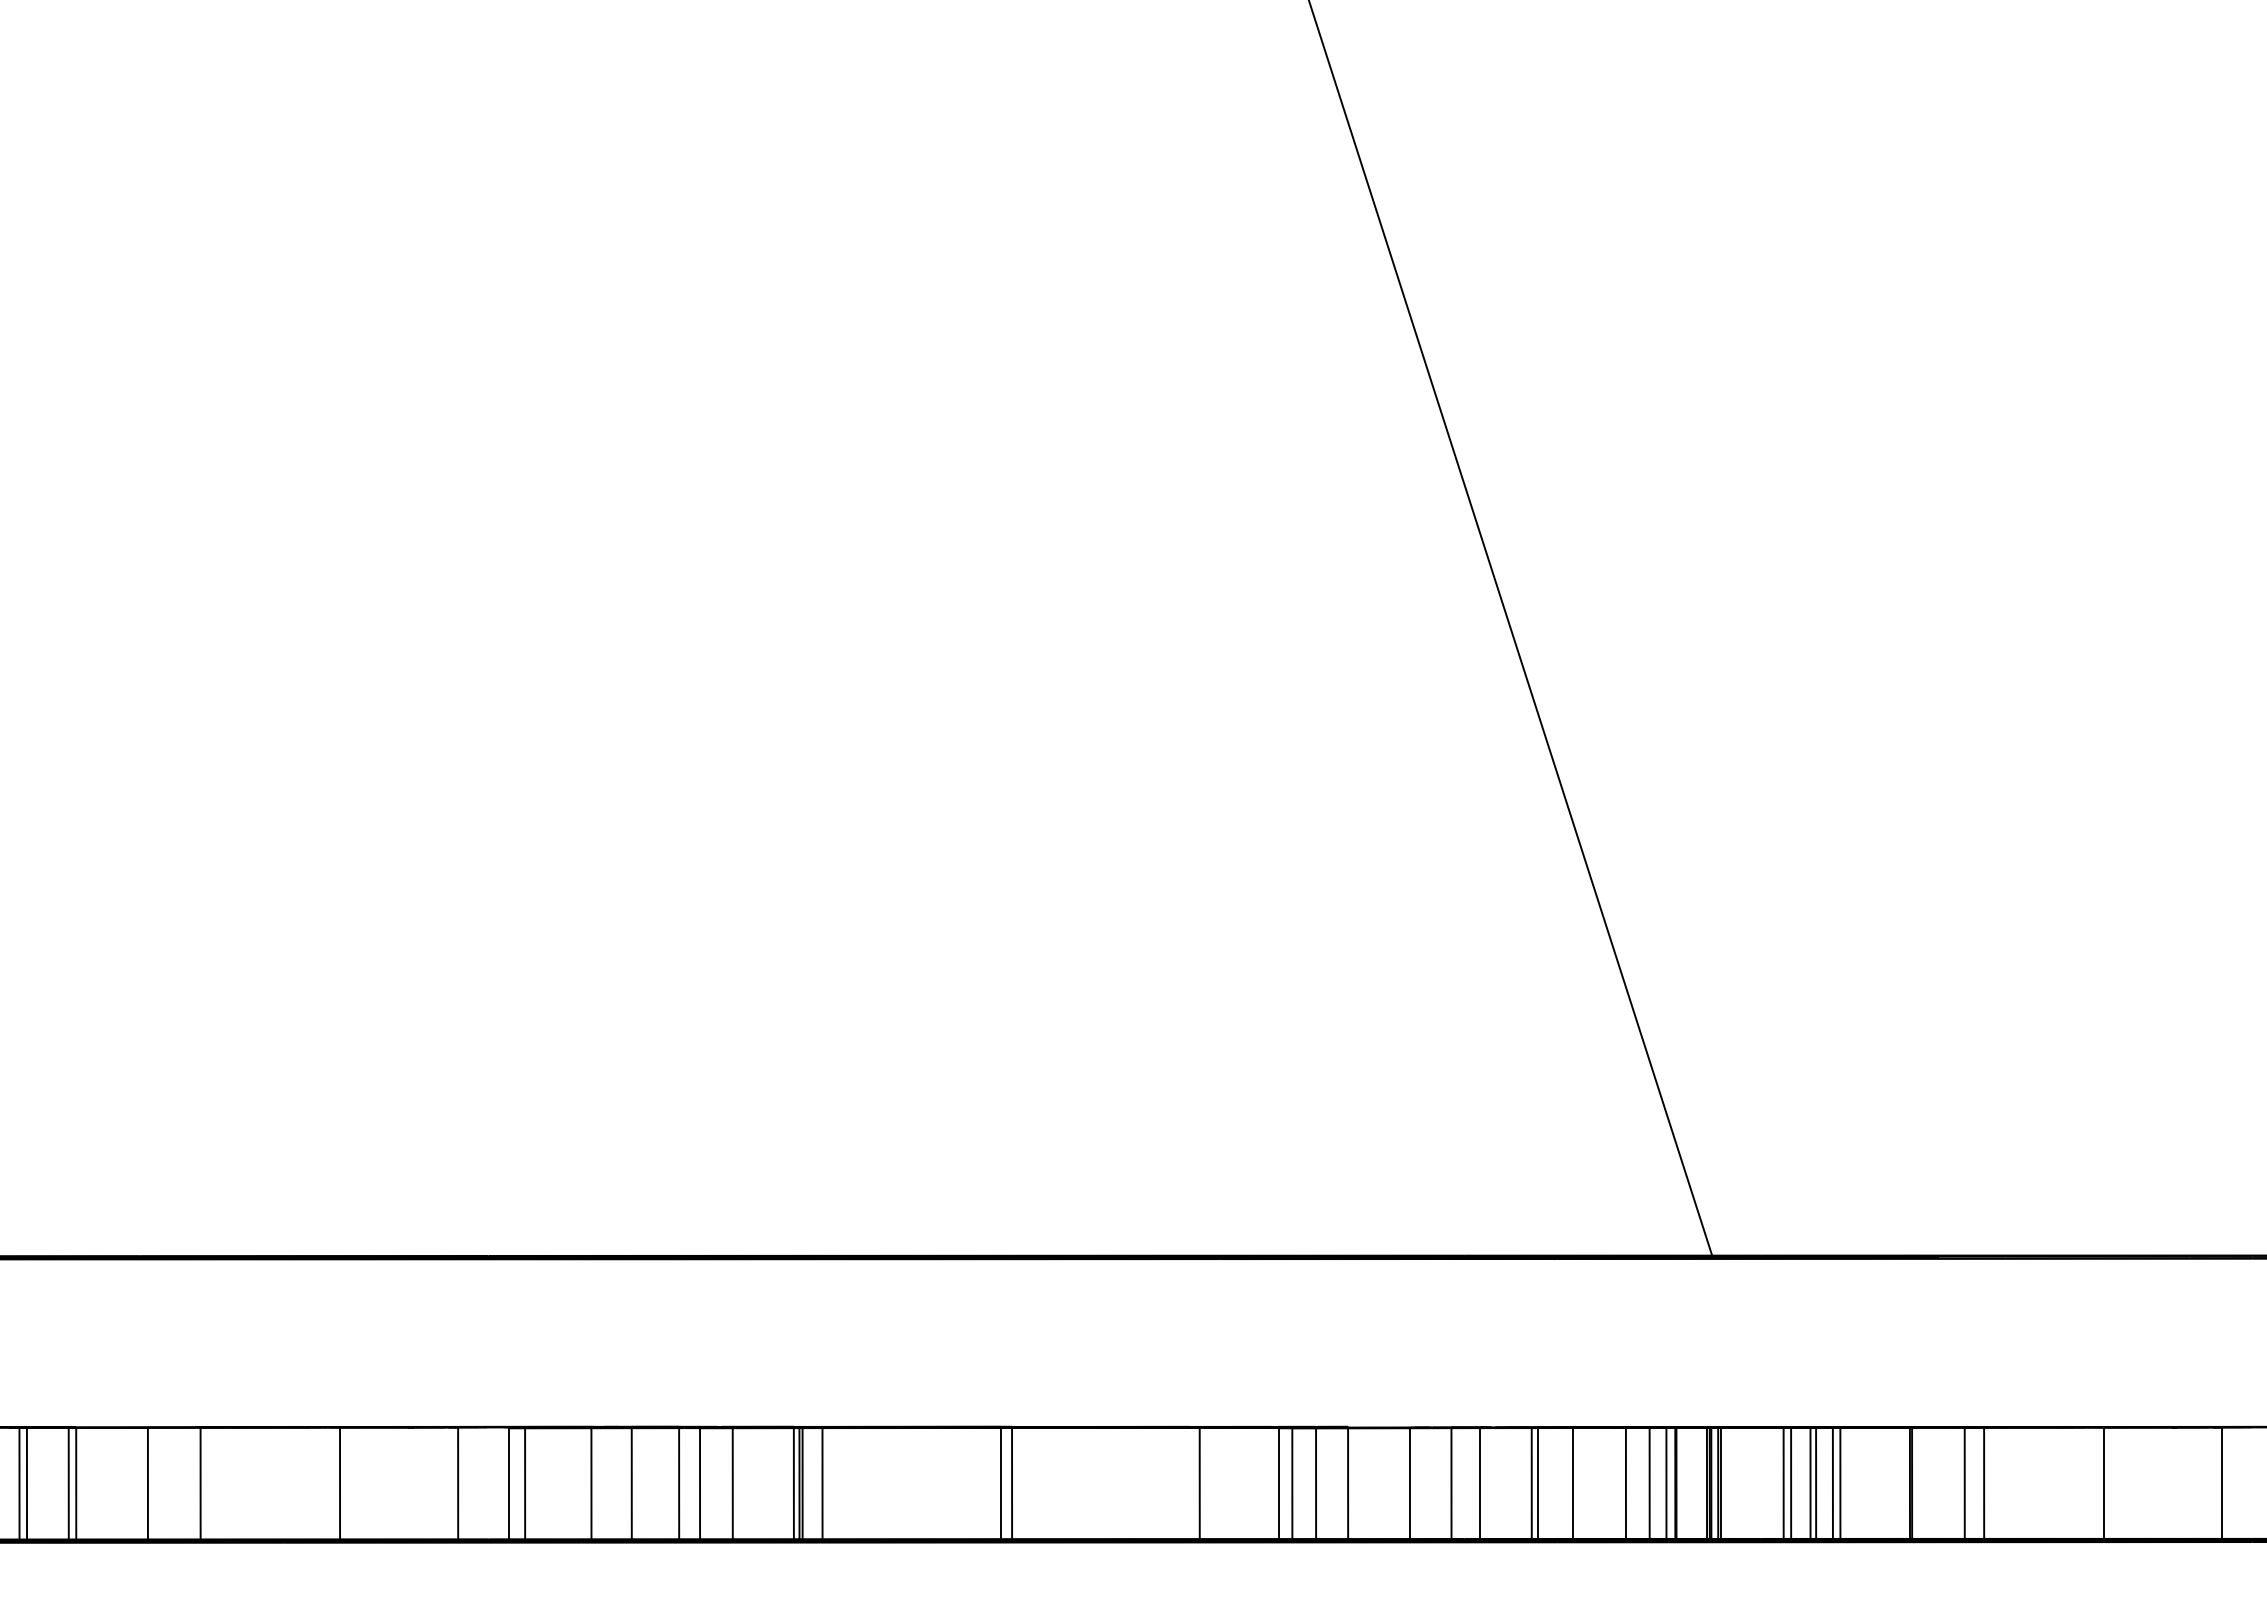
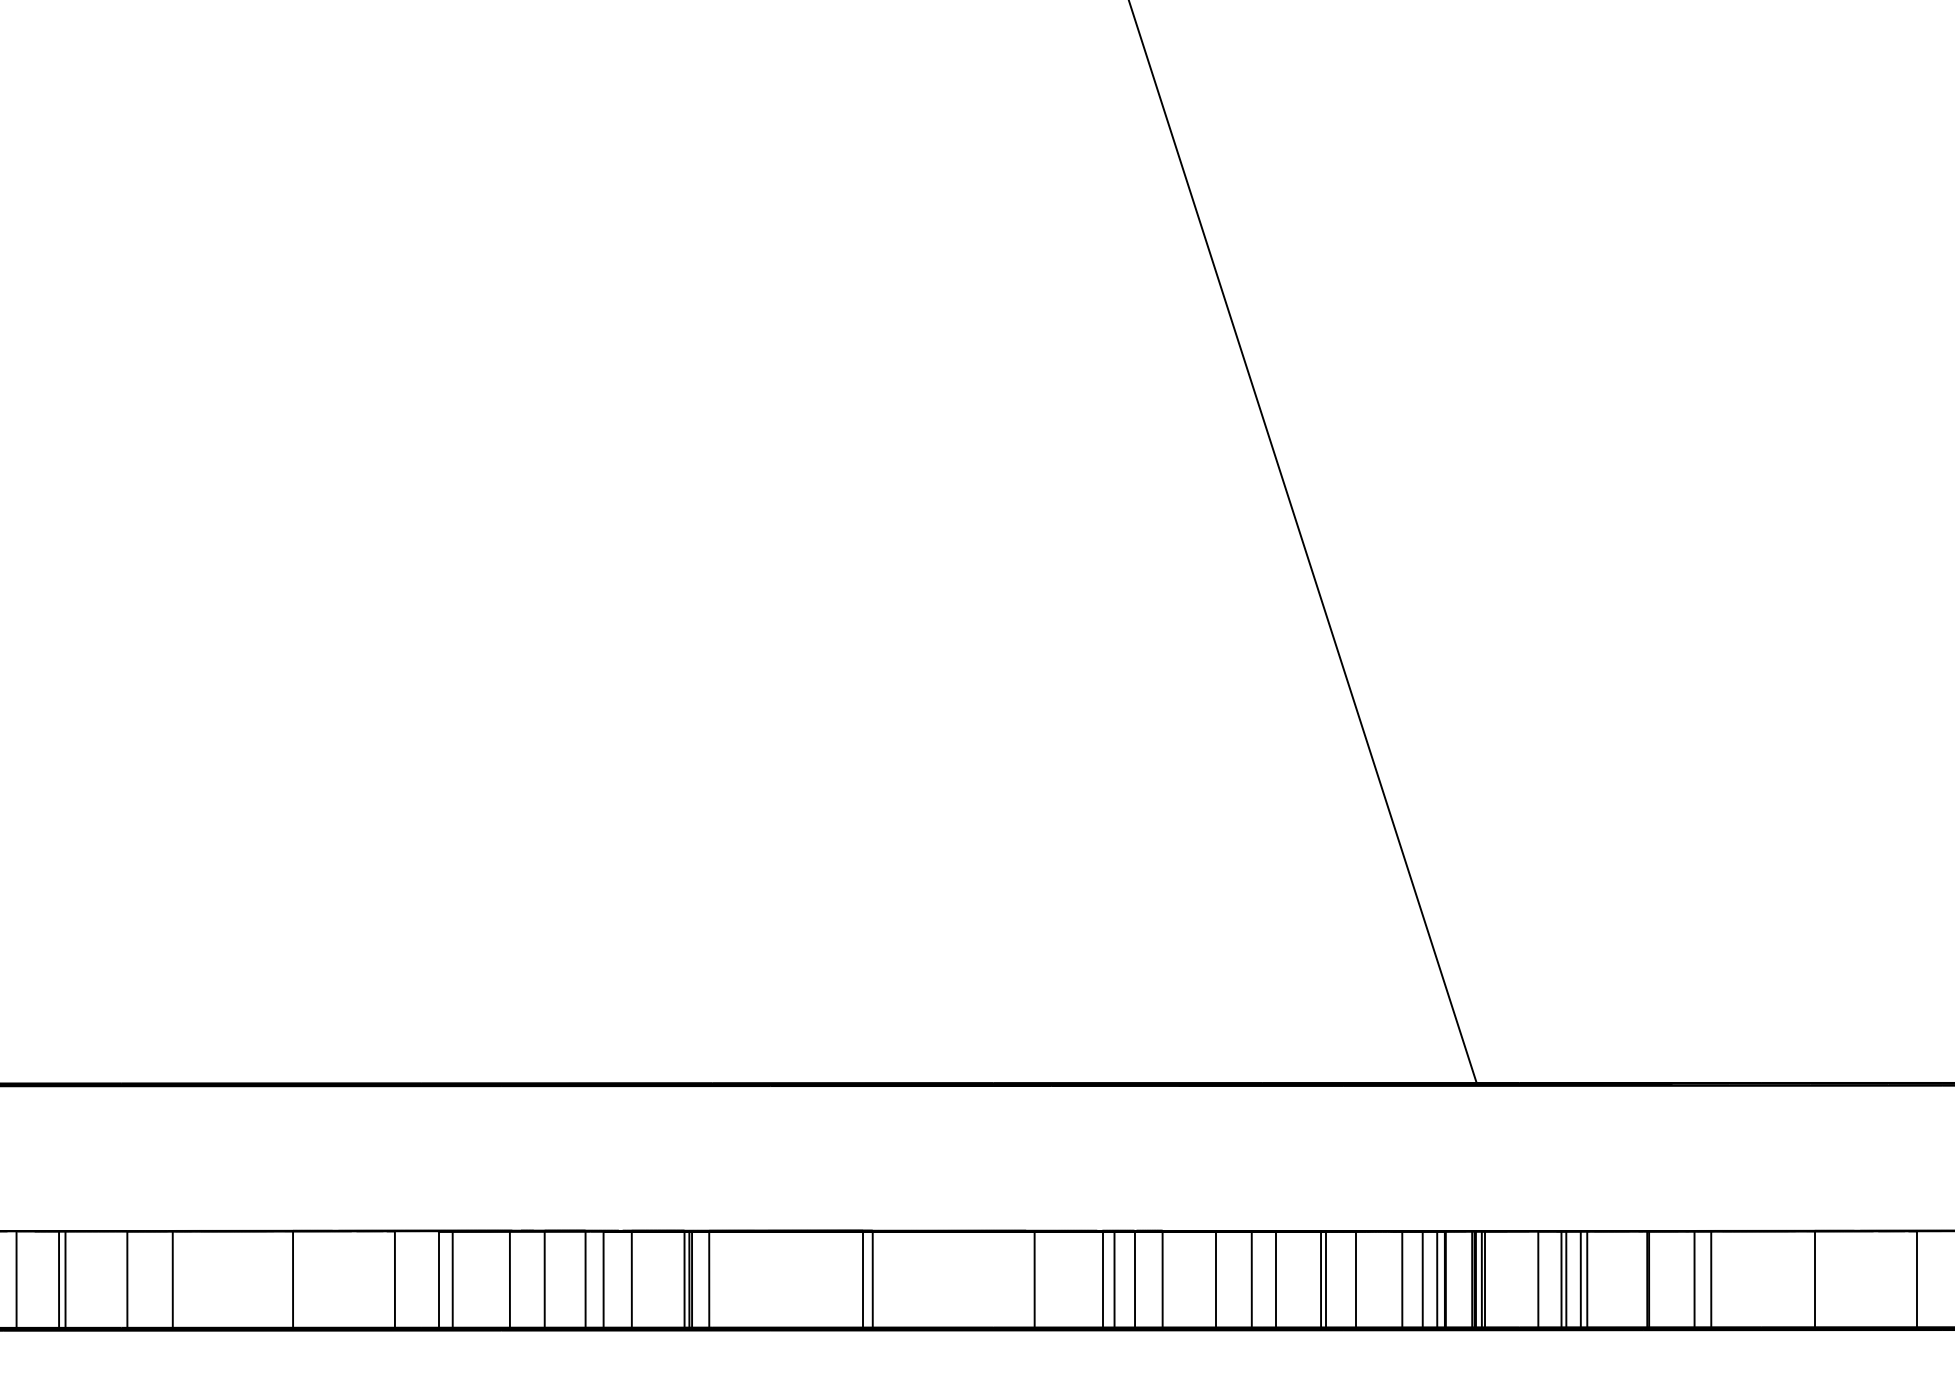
line: (26, 1484) -> (22, 1280), removed
line: (1791, 1484) -> (1545, 1280), removed

